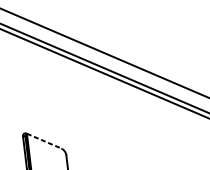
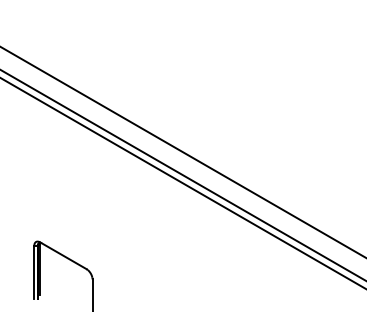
line: (44, 140) -> (63, 255), dashed -> solid

